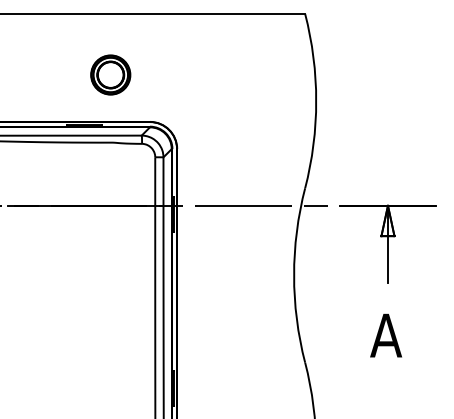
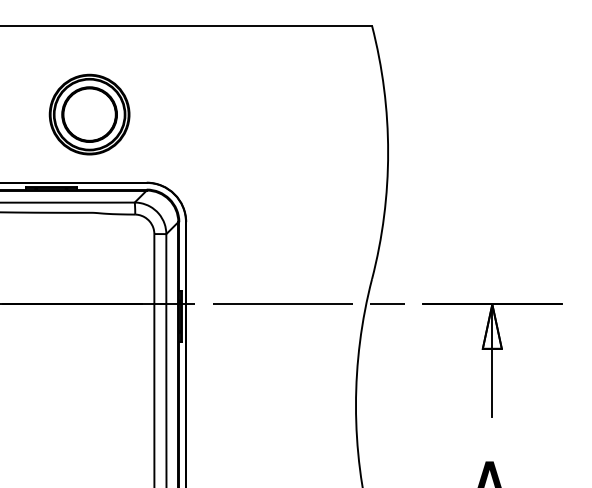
part: (110, 74) -> (89, 113), size x1.4

